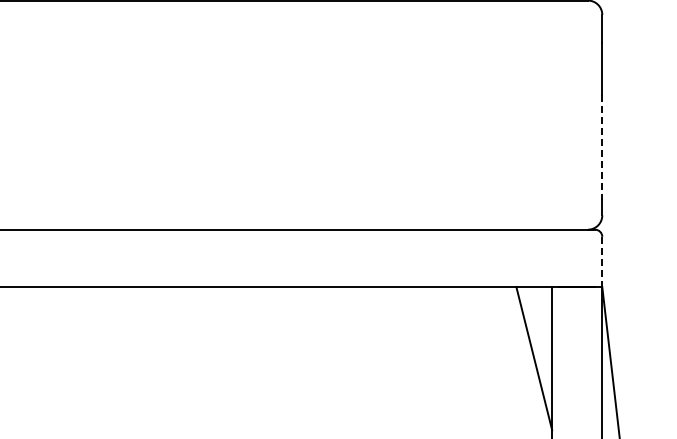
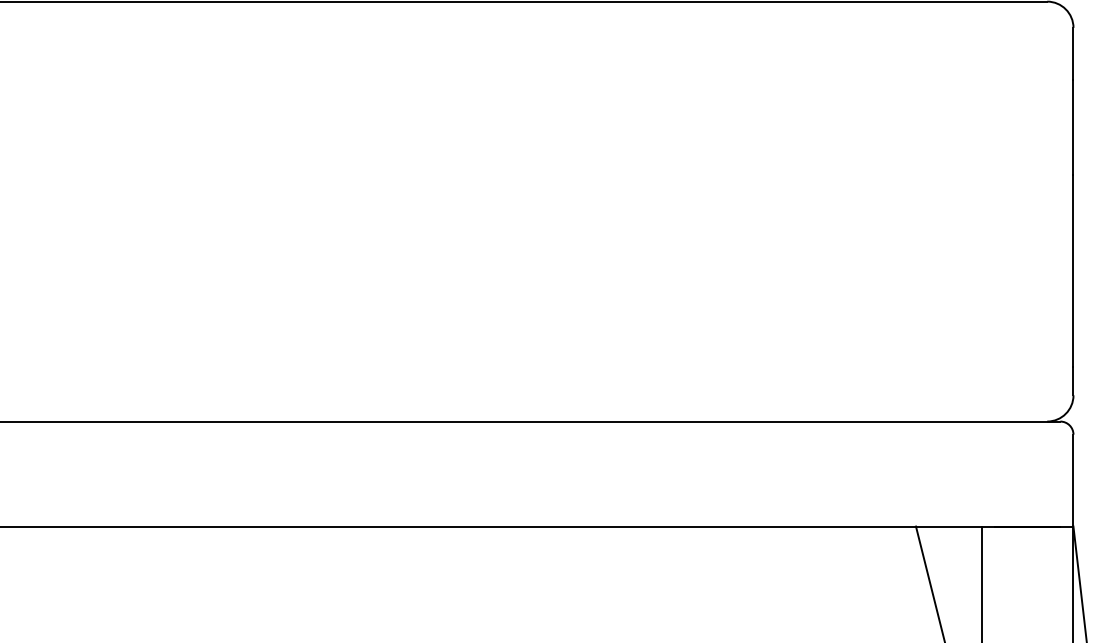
line: (602, 148) -> (1073, 272), dashed -> solid
line: (602, 262) -> (1073, 481), dashed -> solid

